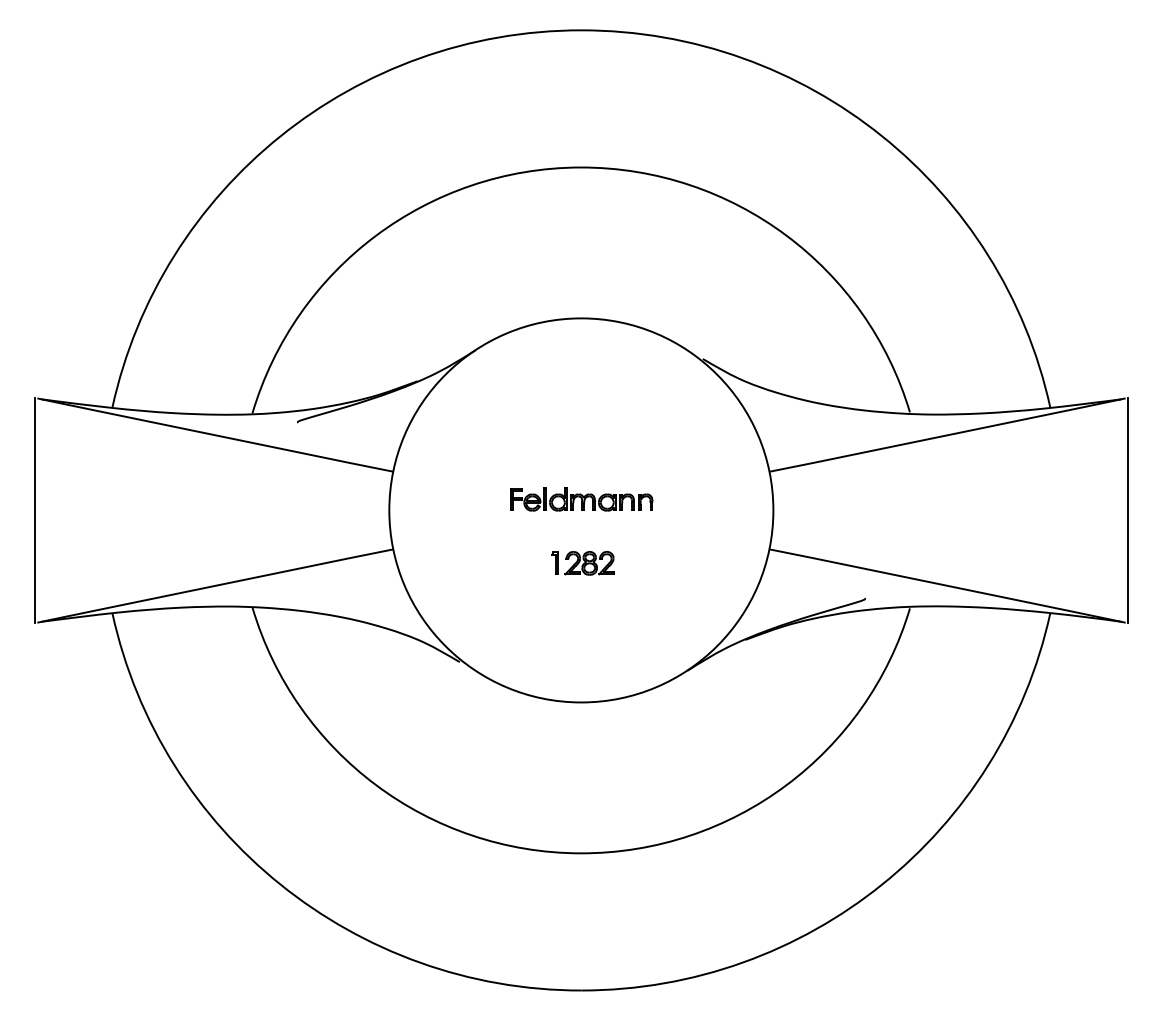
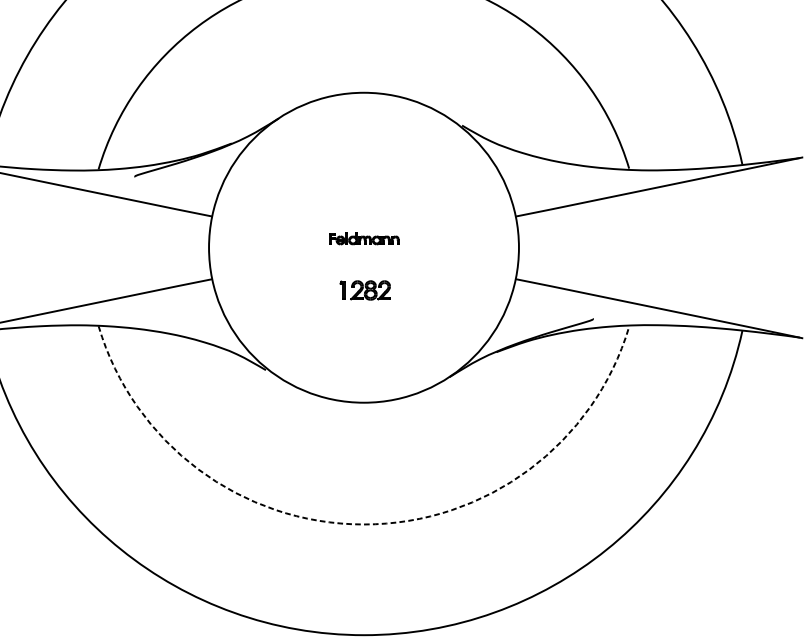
part: (581, 499) -> (364, 238), size x0.6
line: (1128, 510) -> (805, 247), removed
arc: (581, 853) -> (364, 524), solid -> dashed

